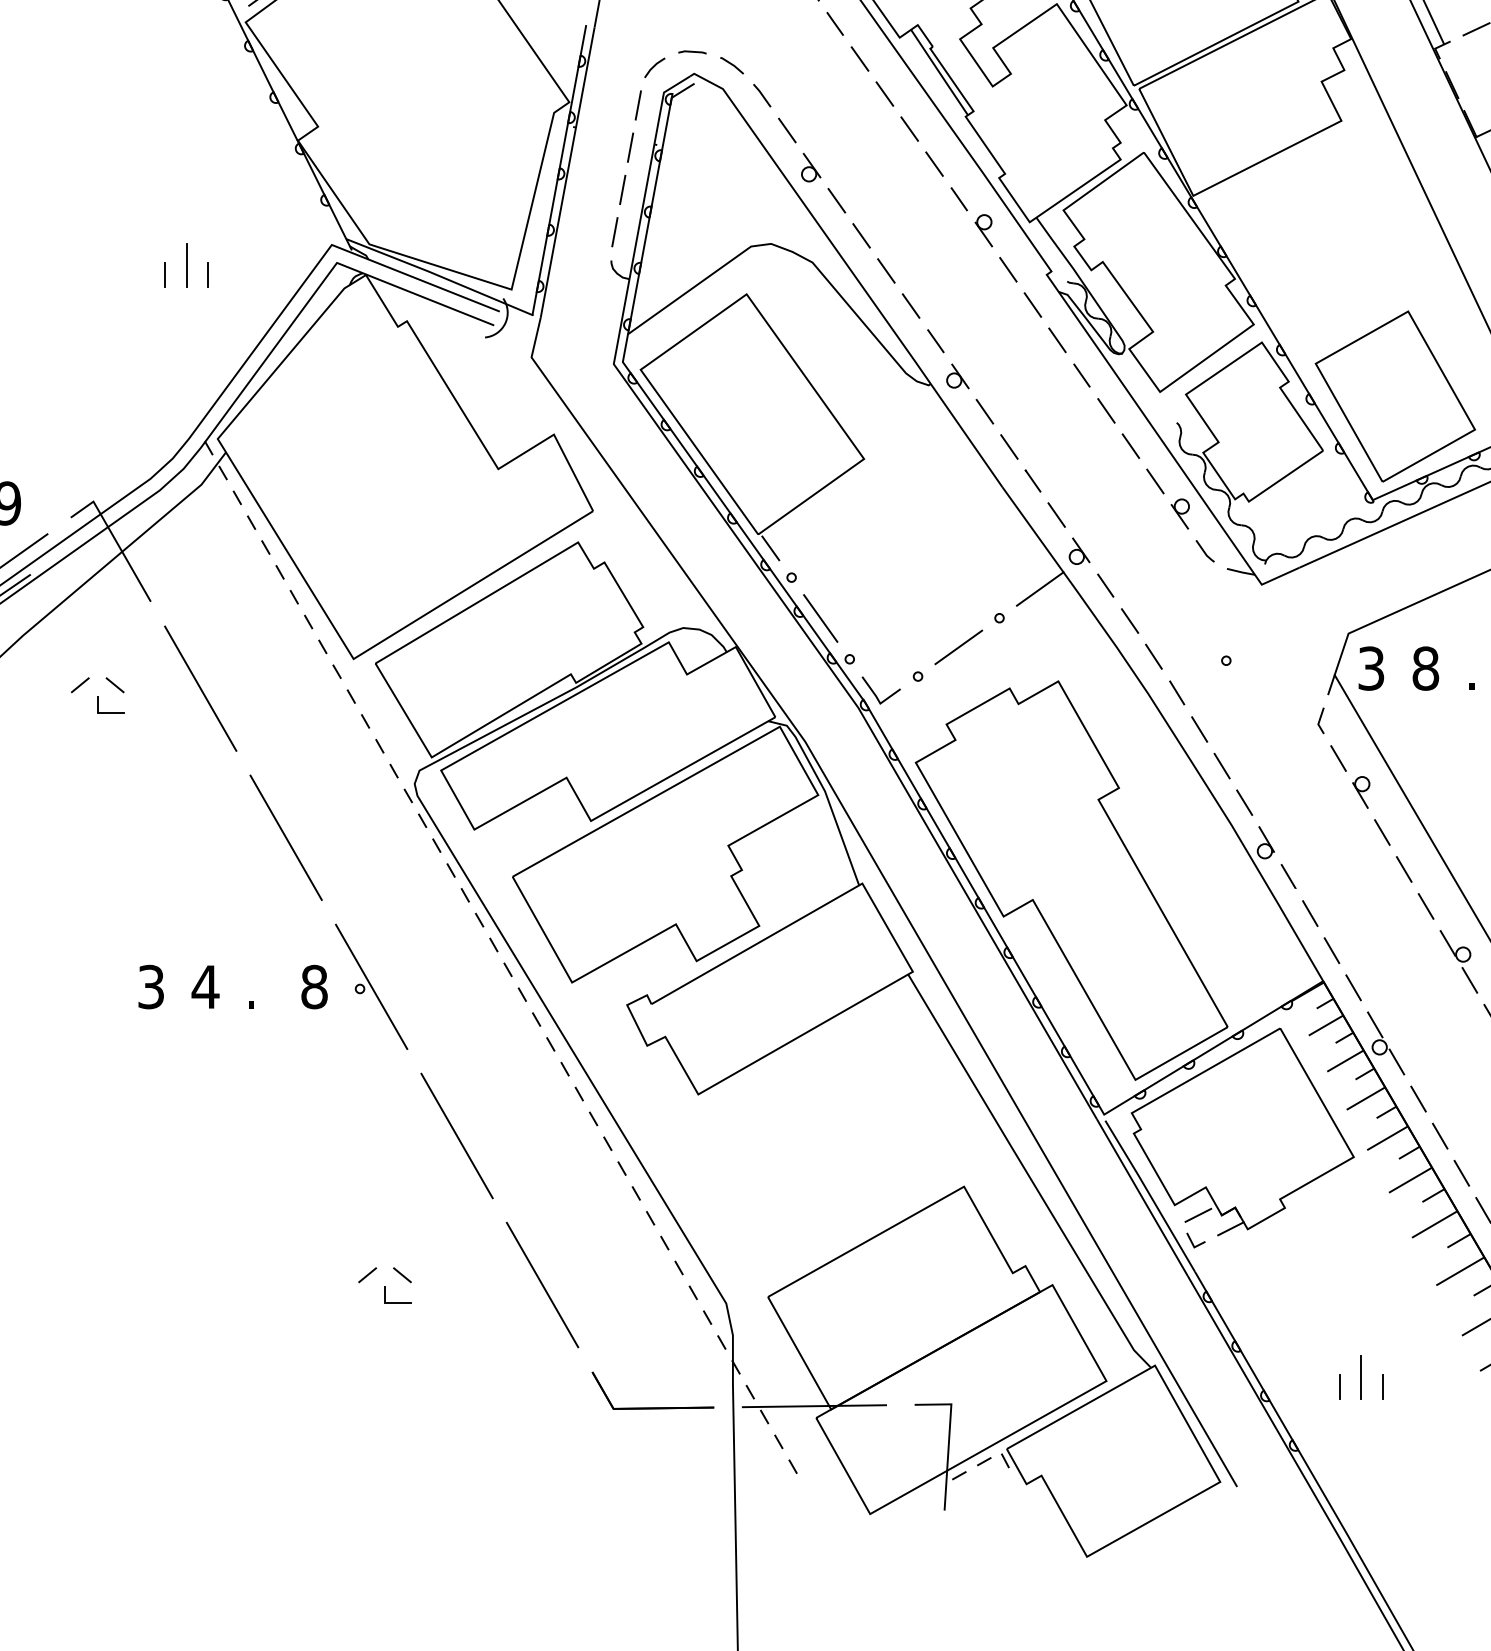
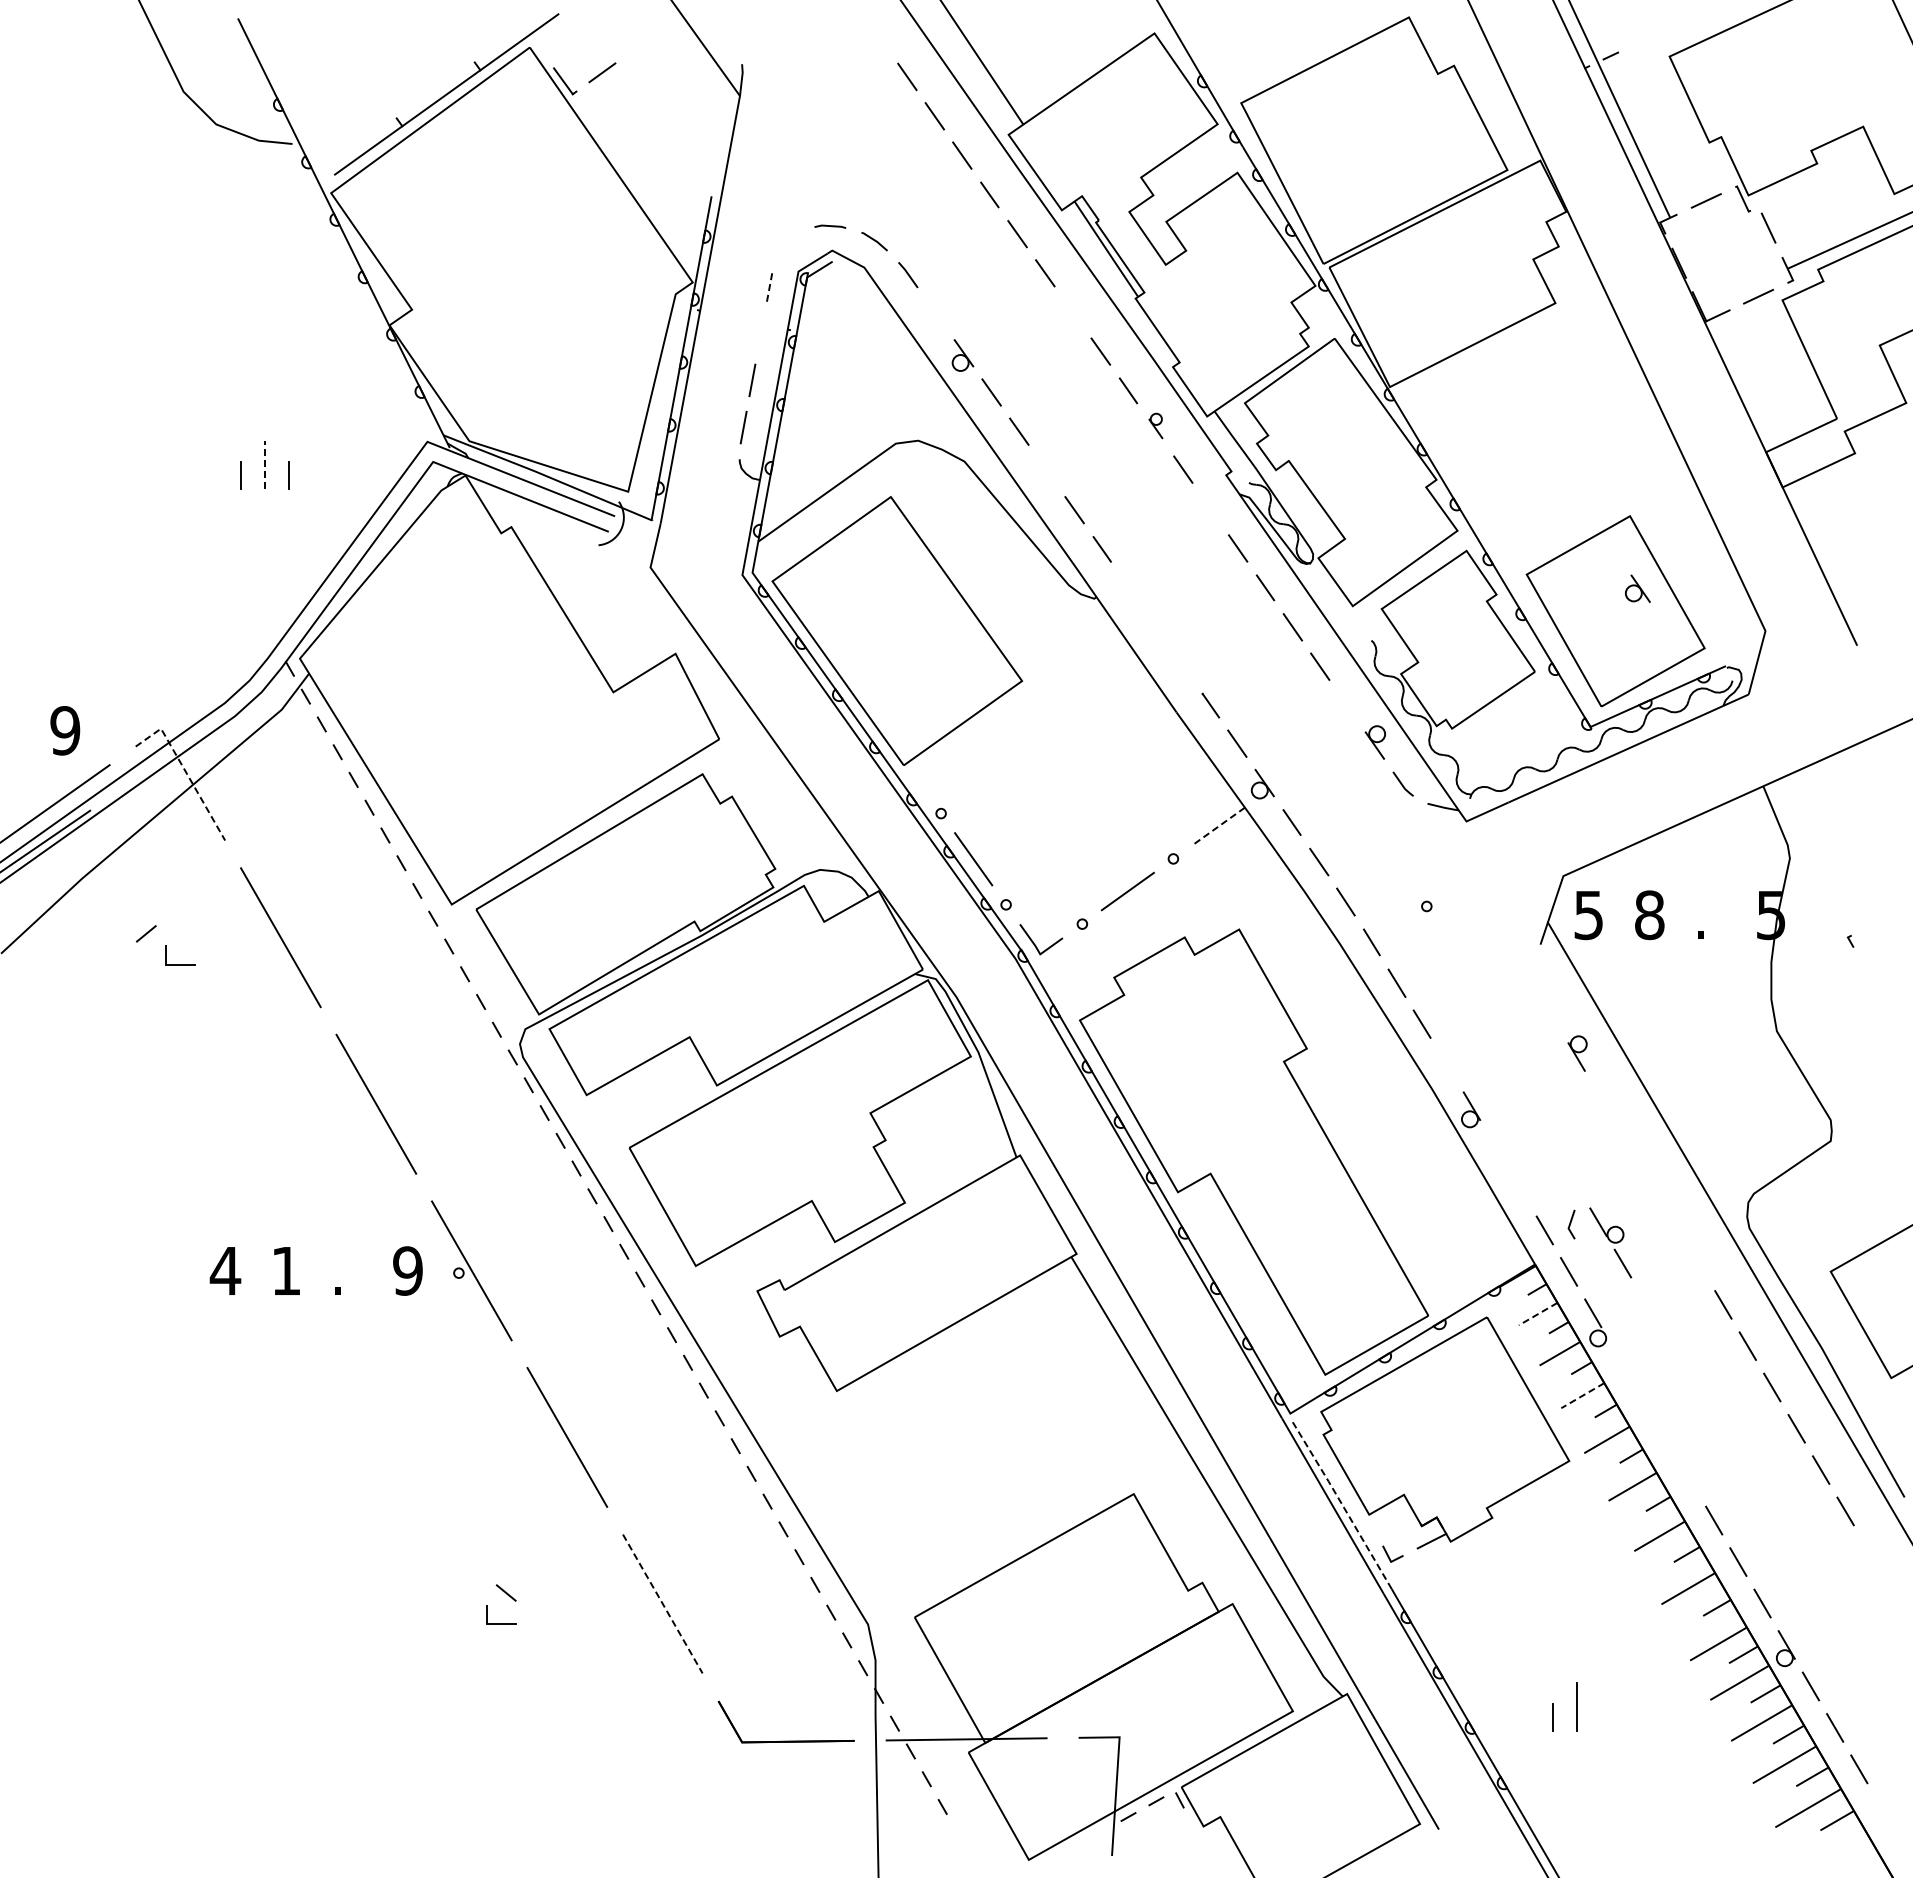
line: (654, 67) -> (787, 243), removed
line: (638, 105) -> (769, 286), solid -> dashed
line: (909, 129) -> (1072, 312), removed
line: (787, 130) -> (936, 313), removed
line: (629, 147) -> (760, 332), removed
part: (983, 230) -> (1155, 425), size x0.7
line: (186, 265) -> (265, 464), solid -> dashed
line: (885, 270) -> (1046, 470), removed
line: (1032, 304) -> (1210, 508), removed
part: (957, 376) -> (1637, 588), moved
line: (984, 411) -> (1156, 628), removed
line: (1009, 446) -> (1184, 667), removed
line: (1155, 481) -> (1347, 706), removed
line: (114, 539) -> (184, 770), solid -> dashed
line: (770, 548) -> (917, 780), removed
line: (1039, 589) -> (1218, 826), solid -> dashed
text: (1371, 667) -> (1589, 914), 3 -> 5
line: (114, 684) -> (184, 933), removed
line: (1320, 719) -> (1571, 1223), moved
line: (1338, 758) -> (1552, 1015), removed
line: (1243, 802) -> (1446, 1064), removed
line: (1381, 832) -> (1600, 1098), removed
line: (1404, 869) -> (1625, 1139), removed
line: (1288, 876) -> (1496, 1147), removed
line: (1425, 906) -> (1649, 1180), removed
line: (1310, 913) -> (1520, 1188), removed
part: (1458, 961) -> (1610, 1242), moved
text: (151, 986) -> (225, 1270), 3 -> 4
text: (204, 986) -> (285, 1270), 4 -> 1
text: (314, 986) -> (407, 1270), 8 -> 9
line: (1325, 1025) -> (1537, 1314), solid -> dashed
line: (1396, 1061) -> (1617, 1354), removed
line: (1365, 1098) -> (1582, 1395), solid -> dashed
line: (1418, 1099) -> (1641, 1396), removed
line: (1439, 1136) -> (1665, 1437), removed
line: (1461, 1172) -> (1689, 1478), removed
line: (1149, 1195) -> (1341, 1503), solid -> dashed
line: (1198, 1214) -> (1395, 1525), removed
line: (367, 1274) -> (467, 1592), removed
line: (543, 1285) -> (663, 1604), solid -> dashed
line: (1382, 1386) -> (1601, 1717), removed

